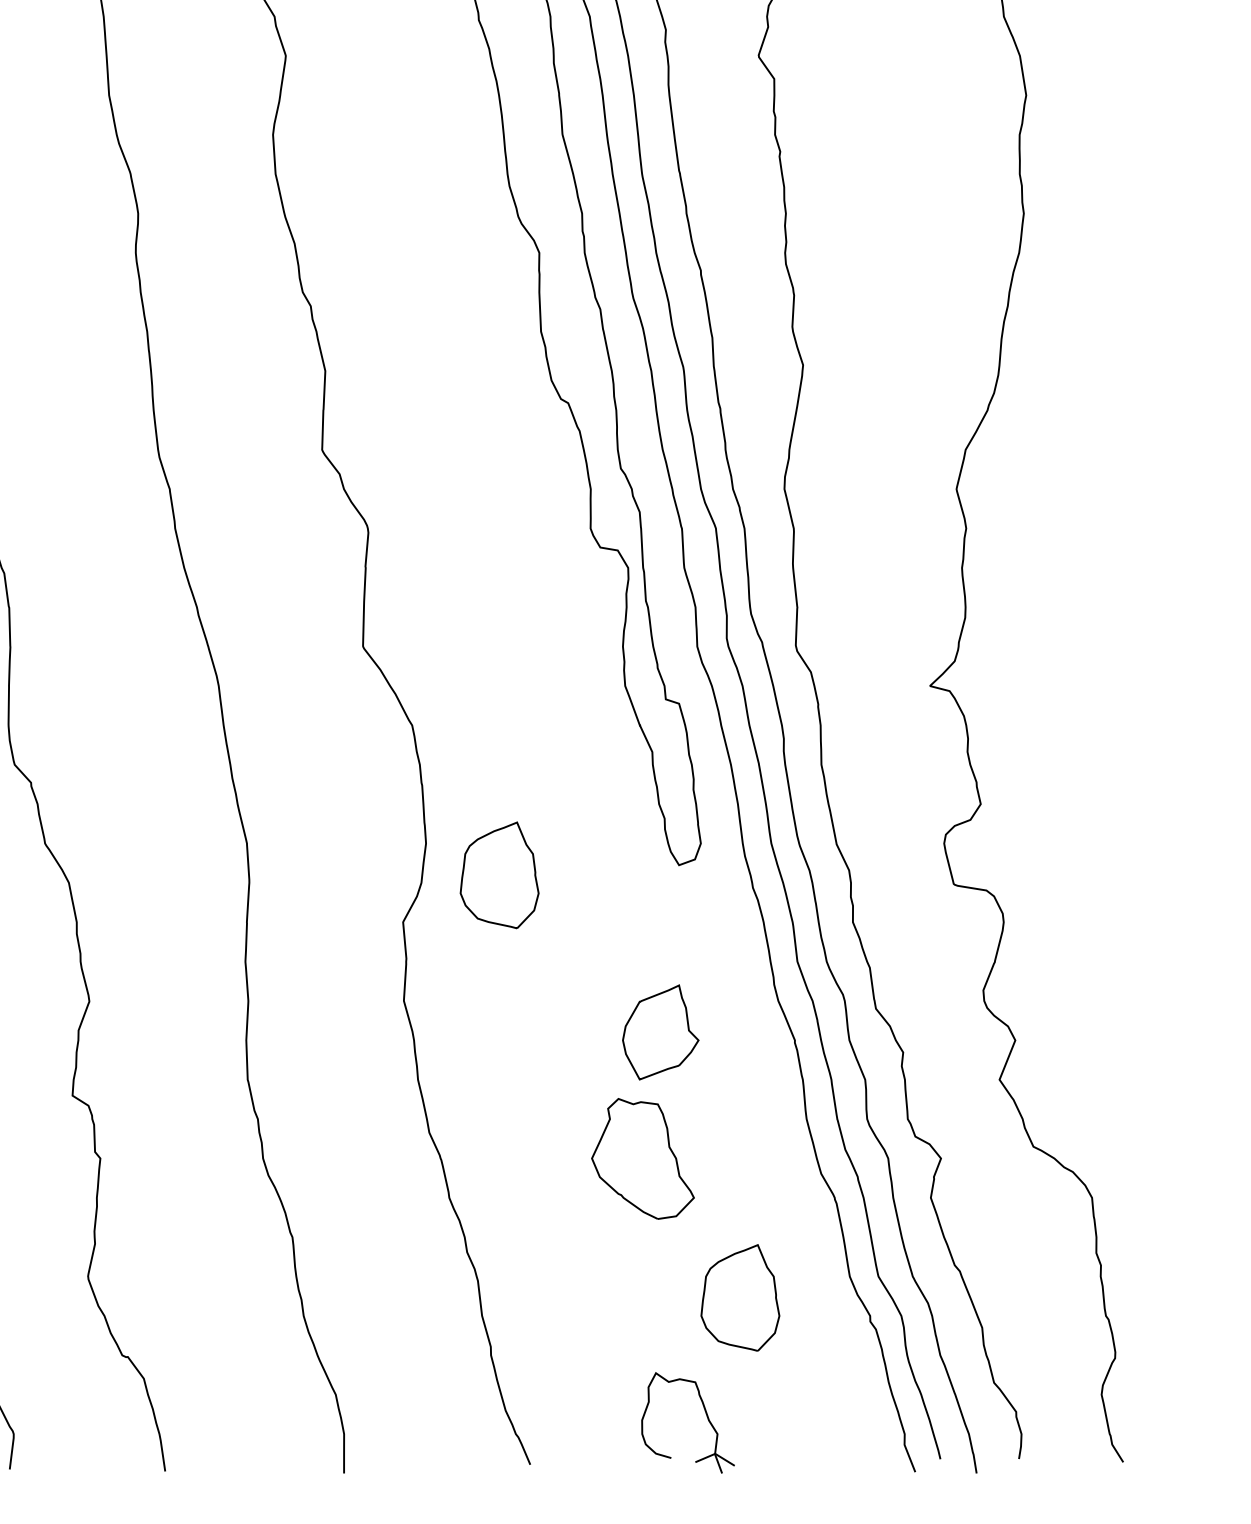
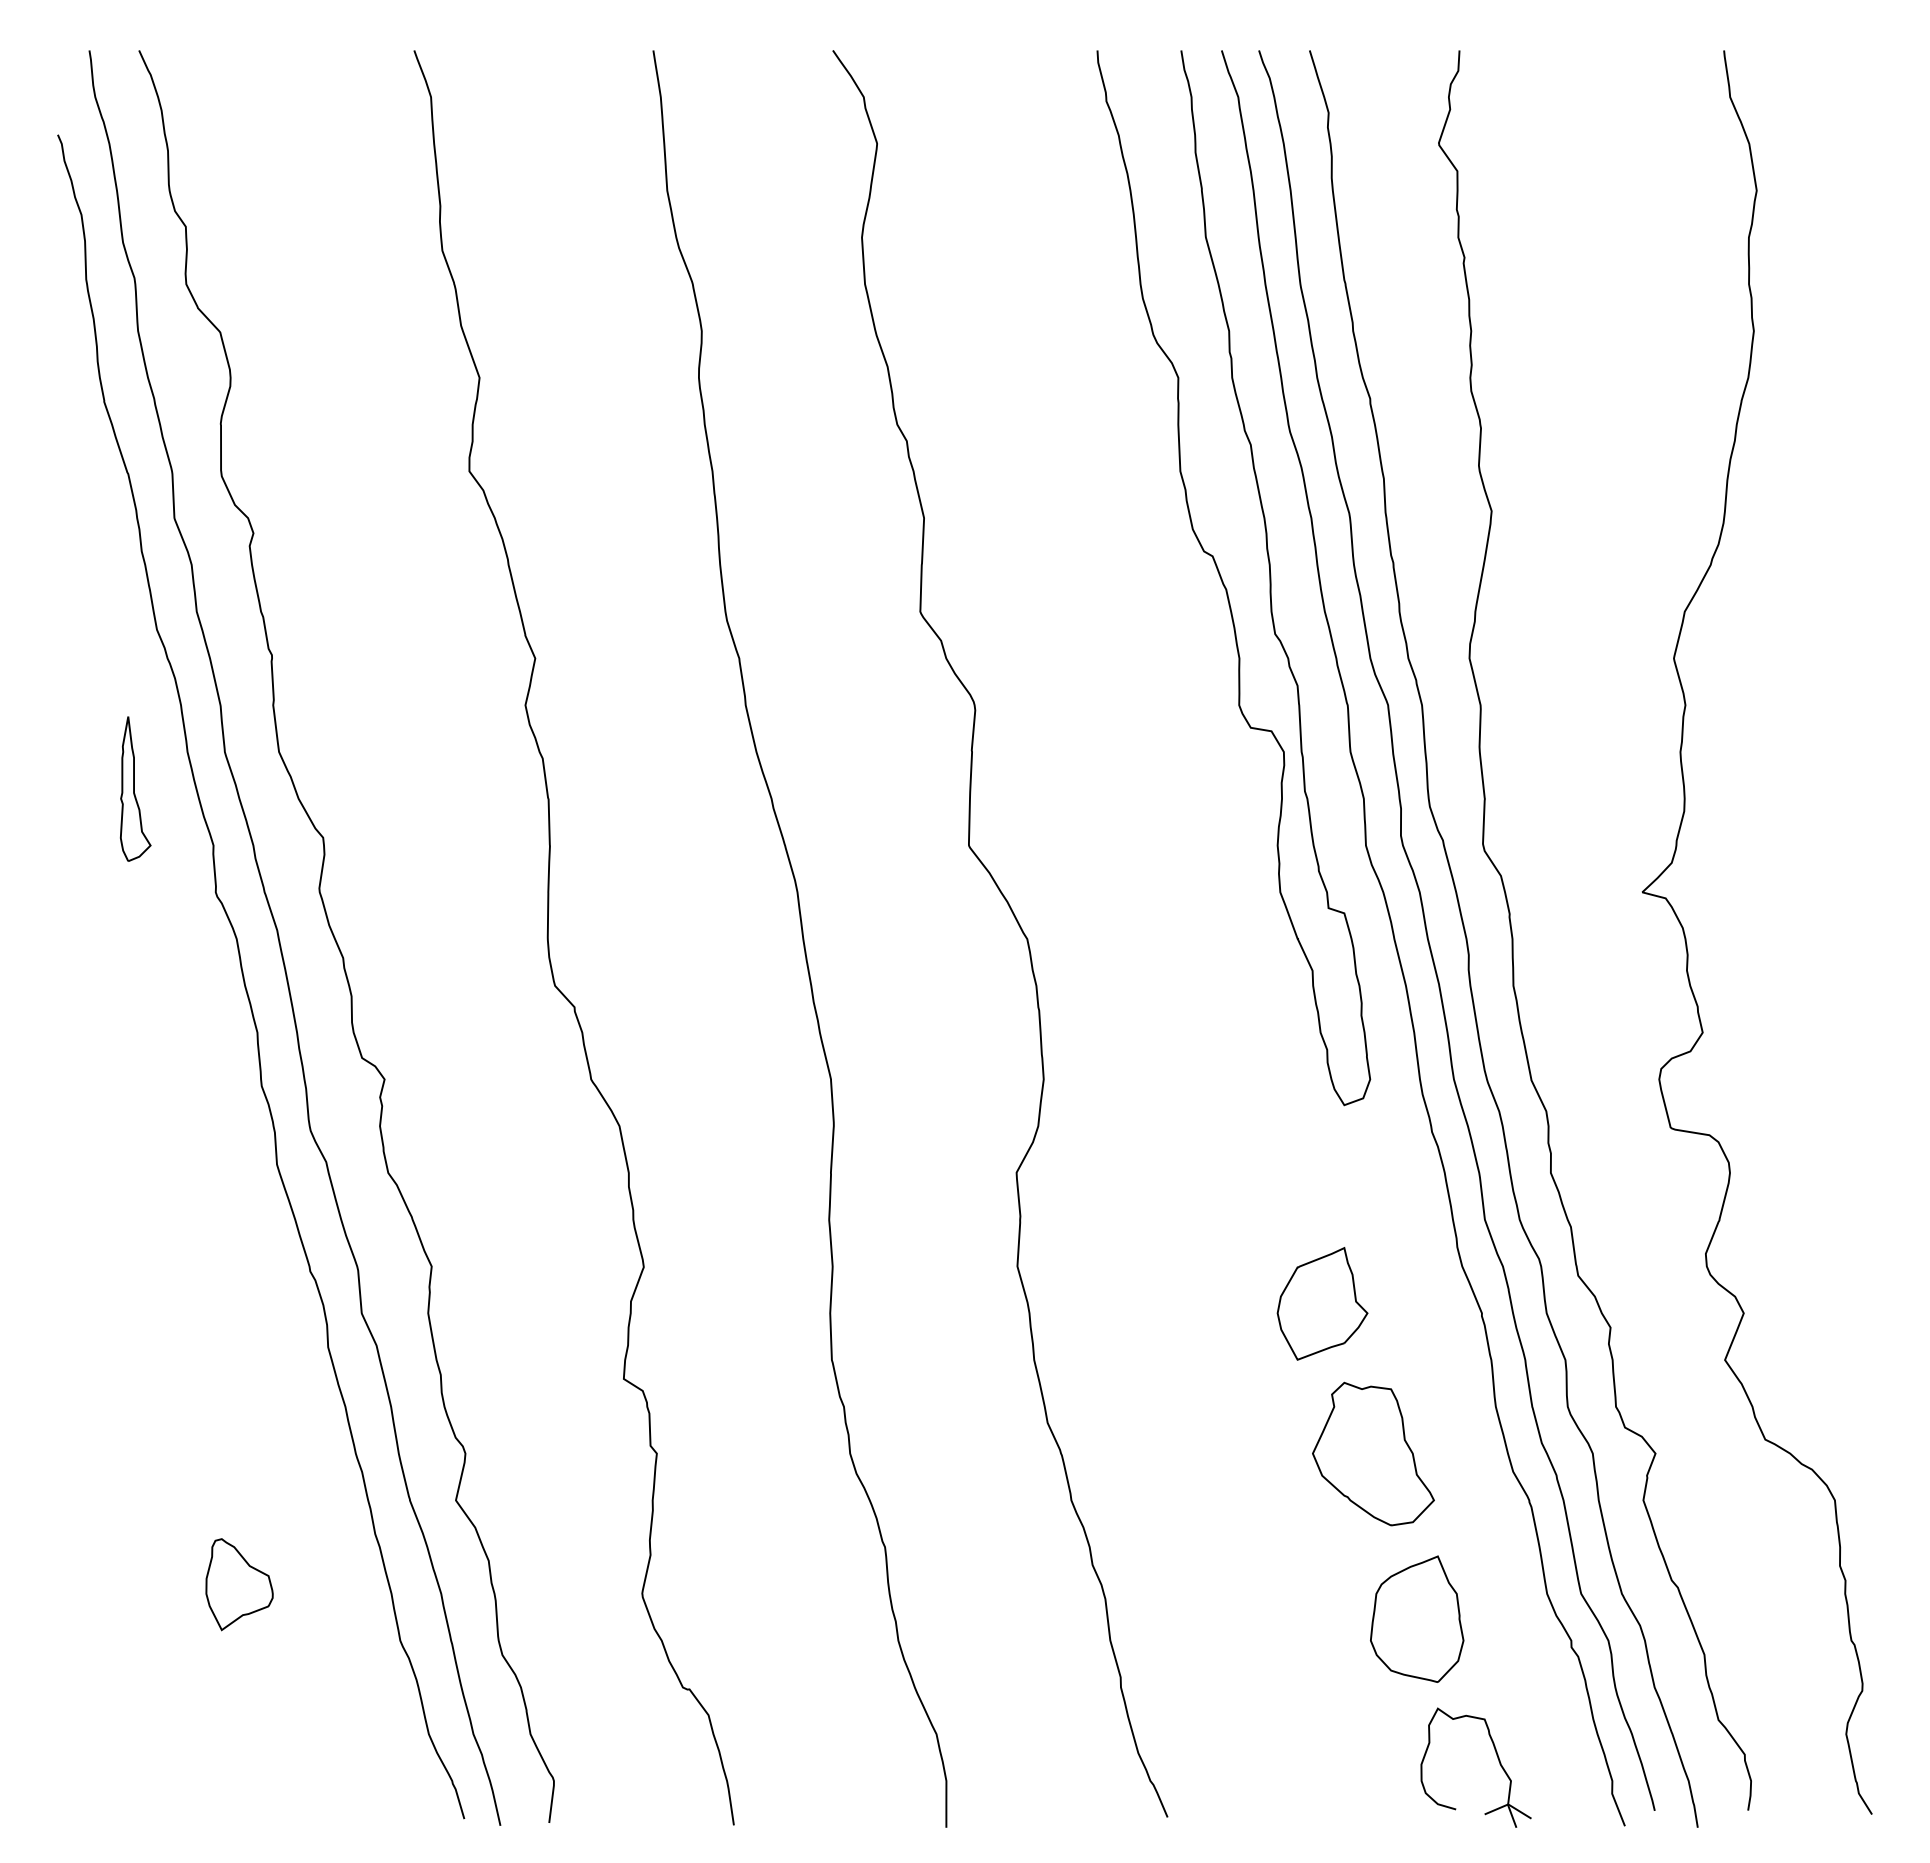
part: (499, 874) -> (1131, 1116), removed
part: (643, 1158) -> (1373, 1453), moved
part: (706, 1415) -> (1497, 1758), moved

